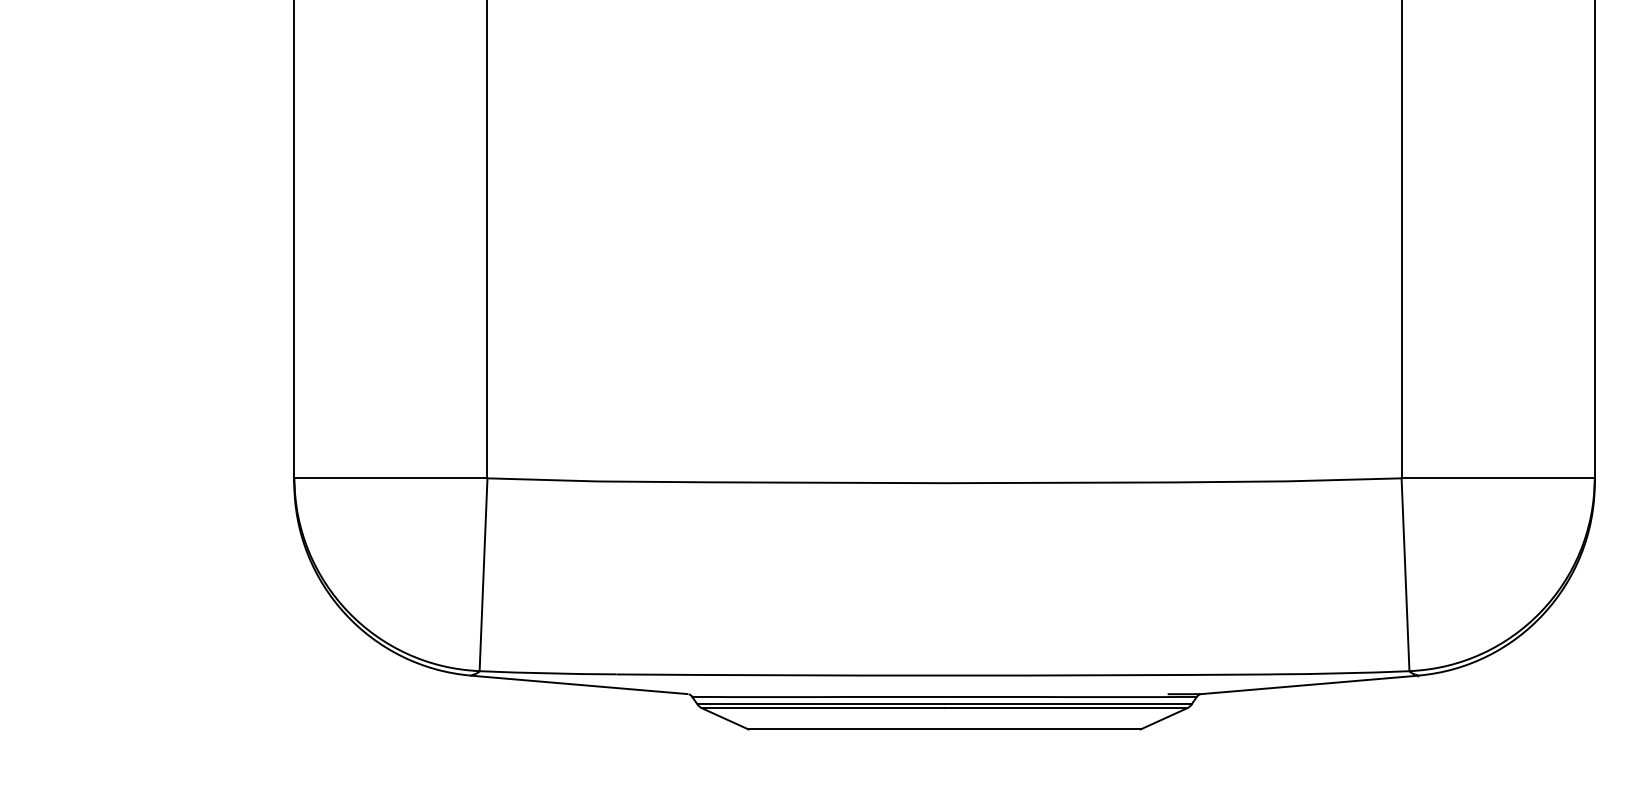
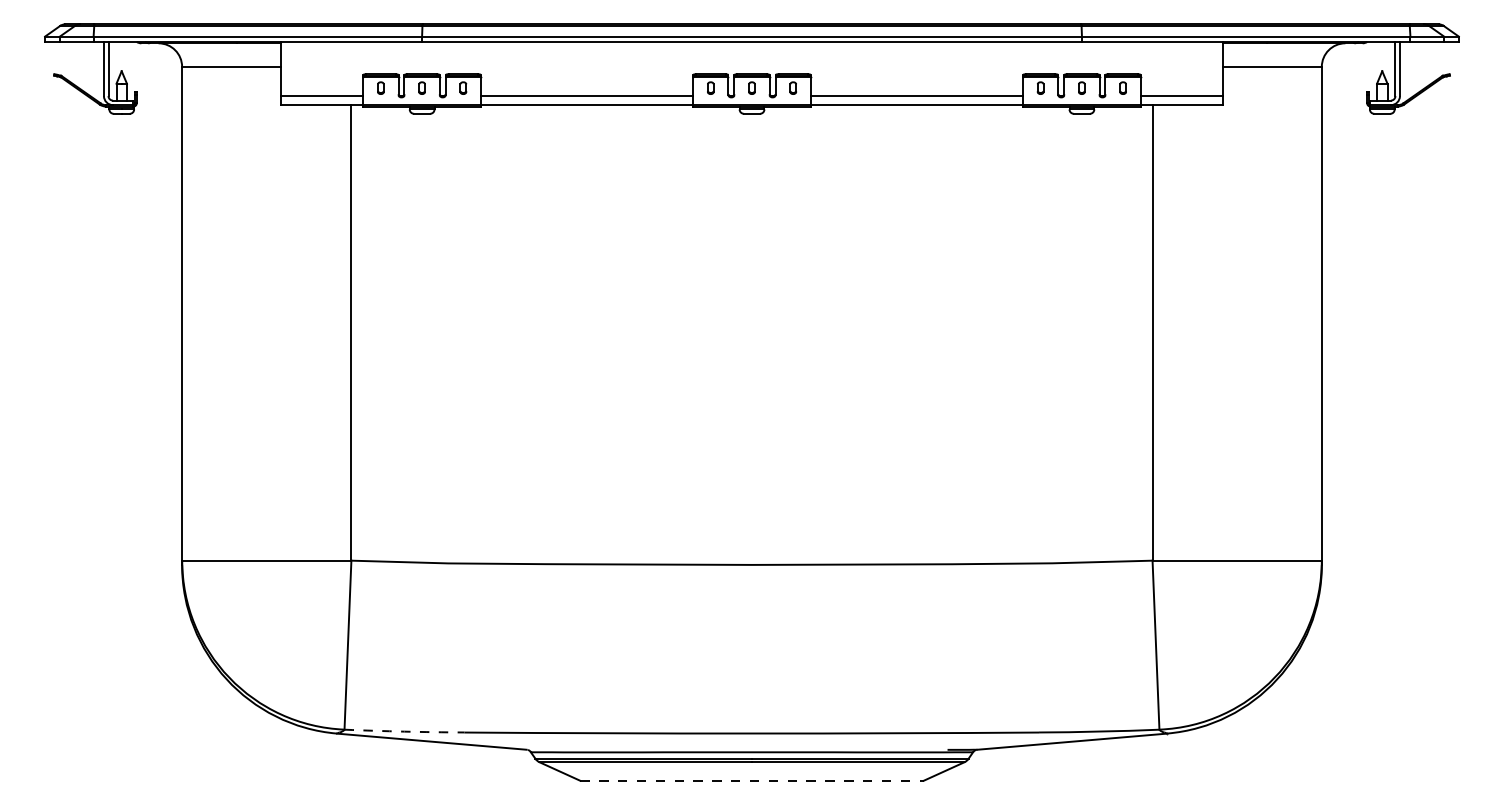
arc: (548, 673) -> (404, 731), solid -> dashed
line: (945, 729) -> (752, 780), solid -> dashed

